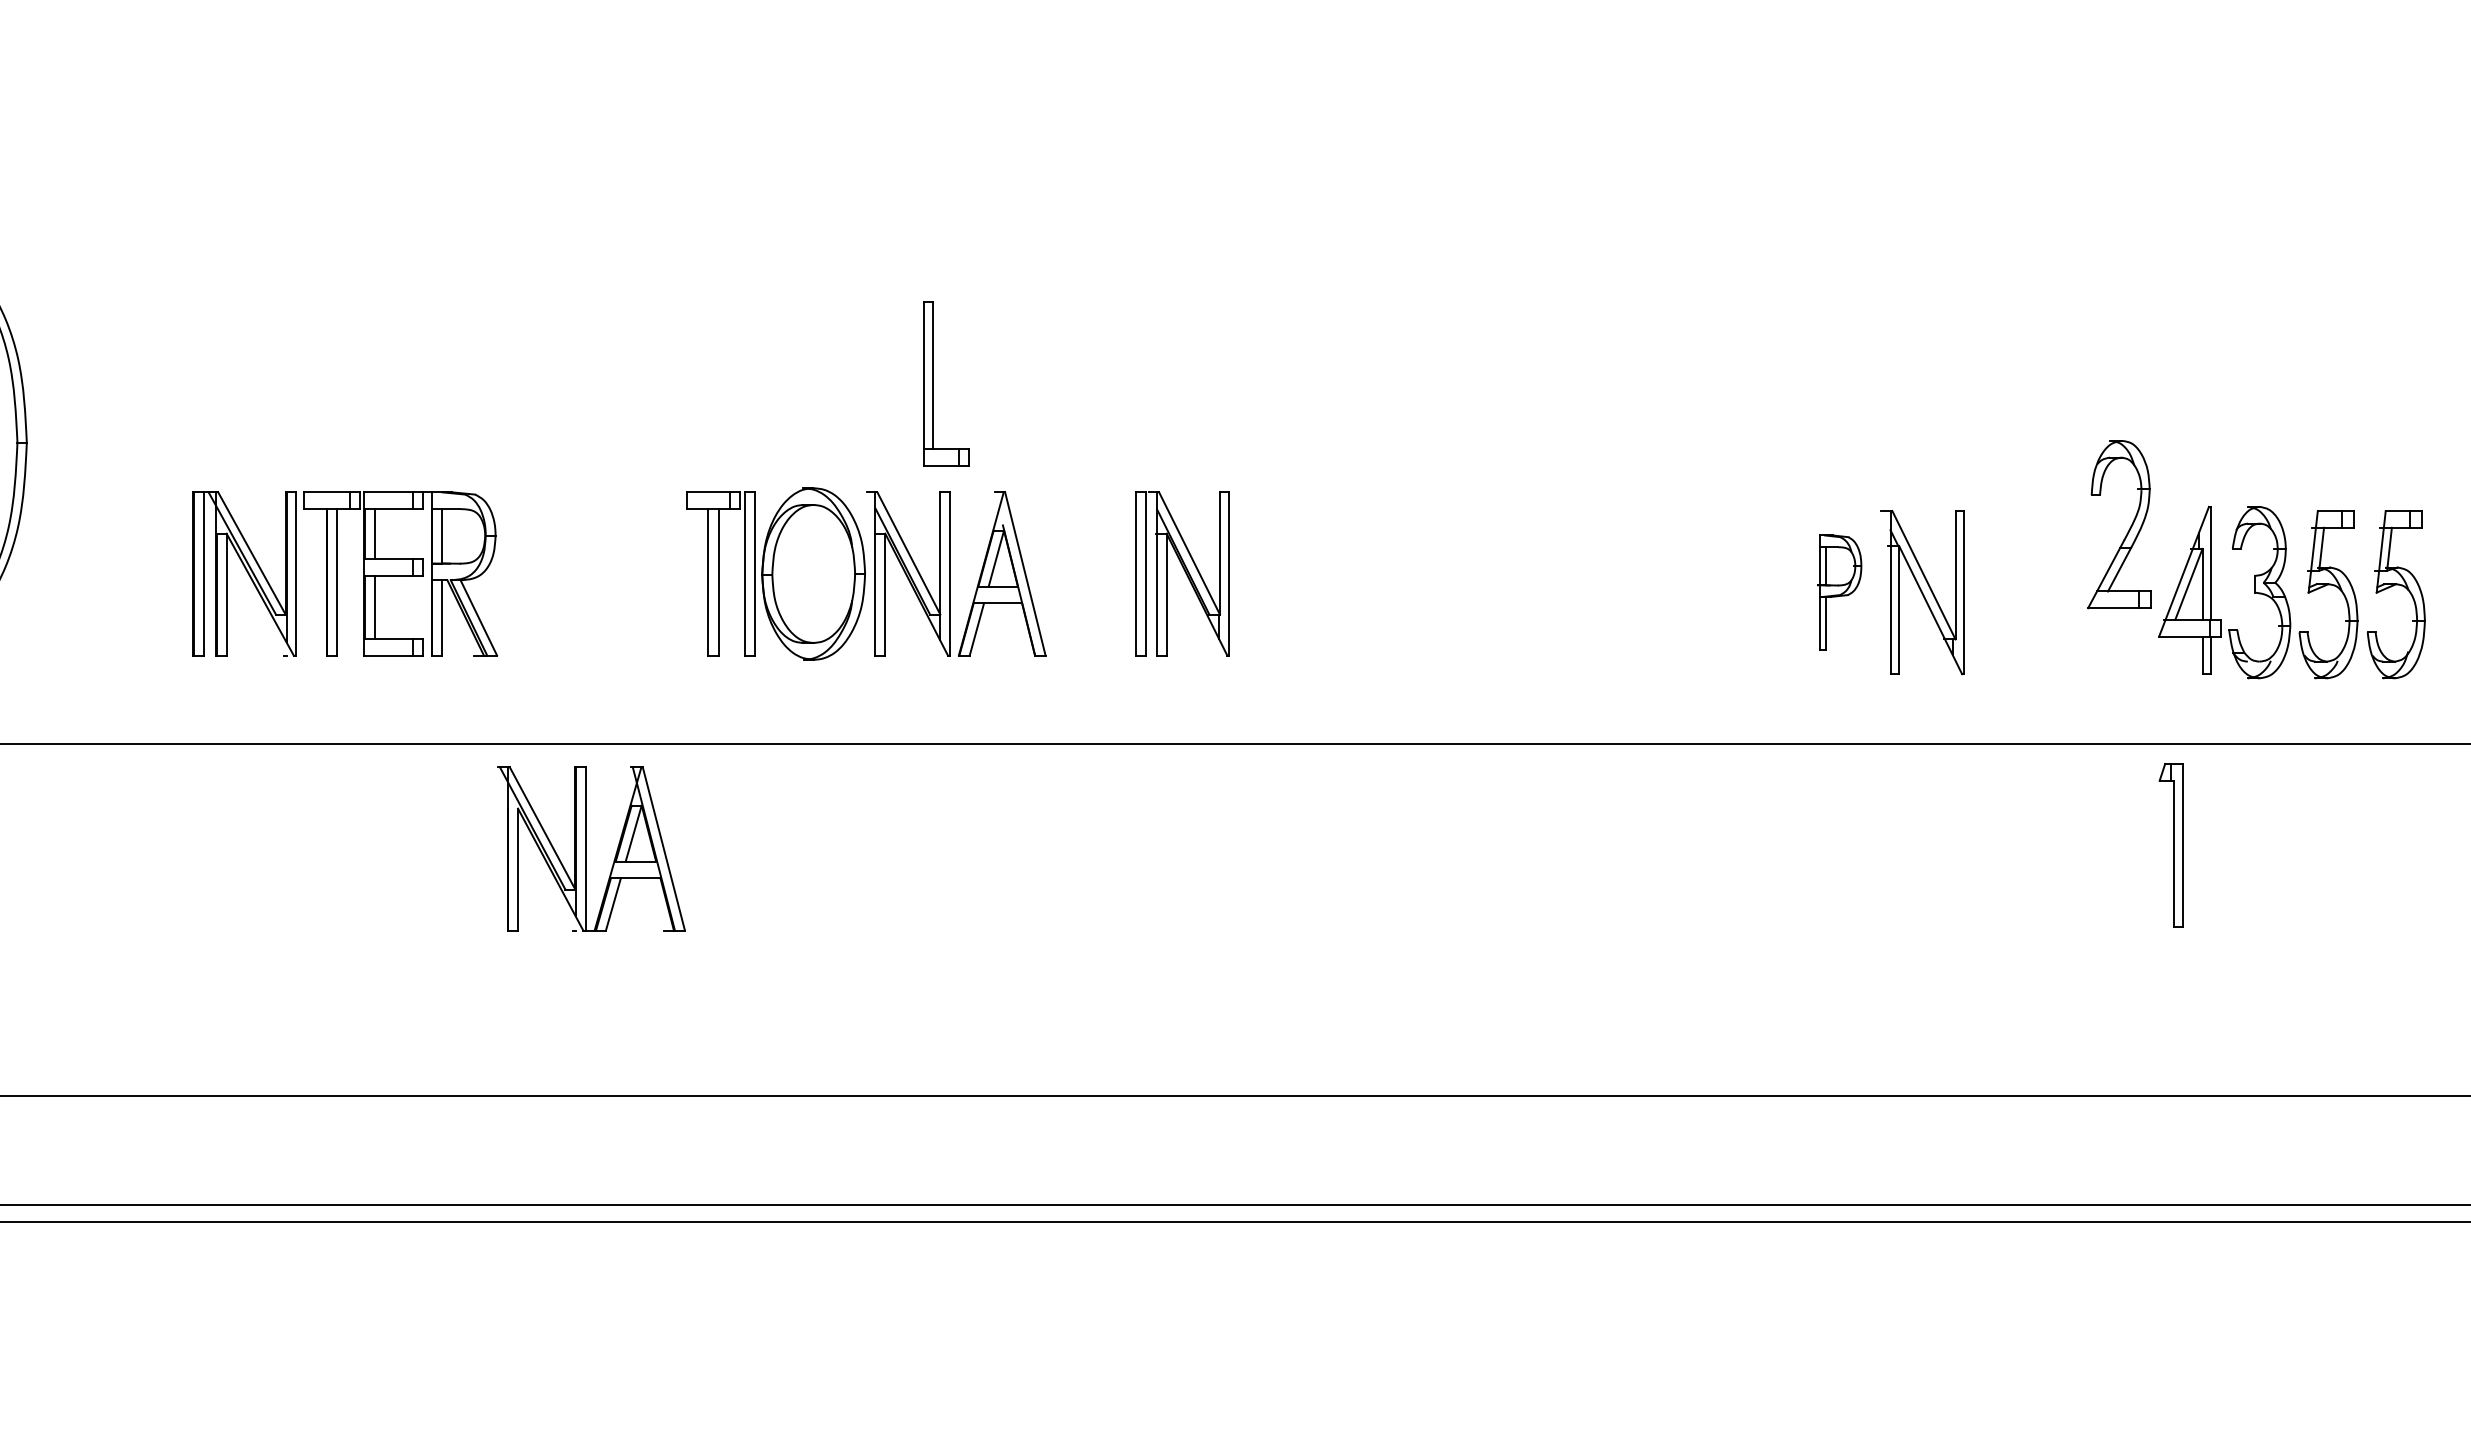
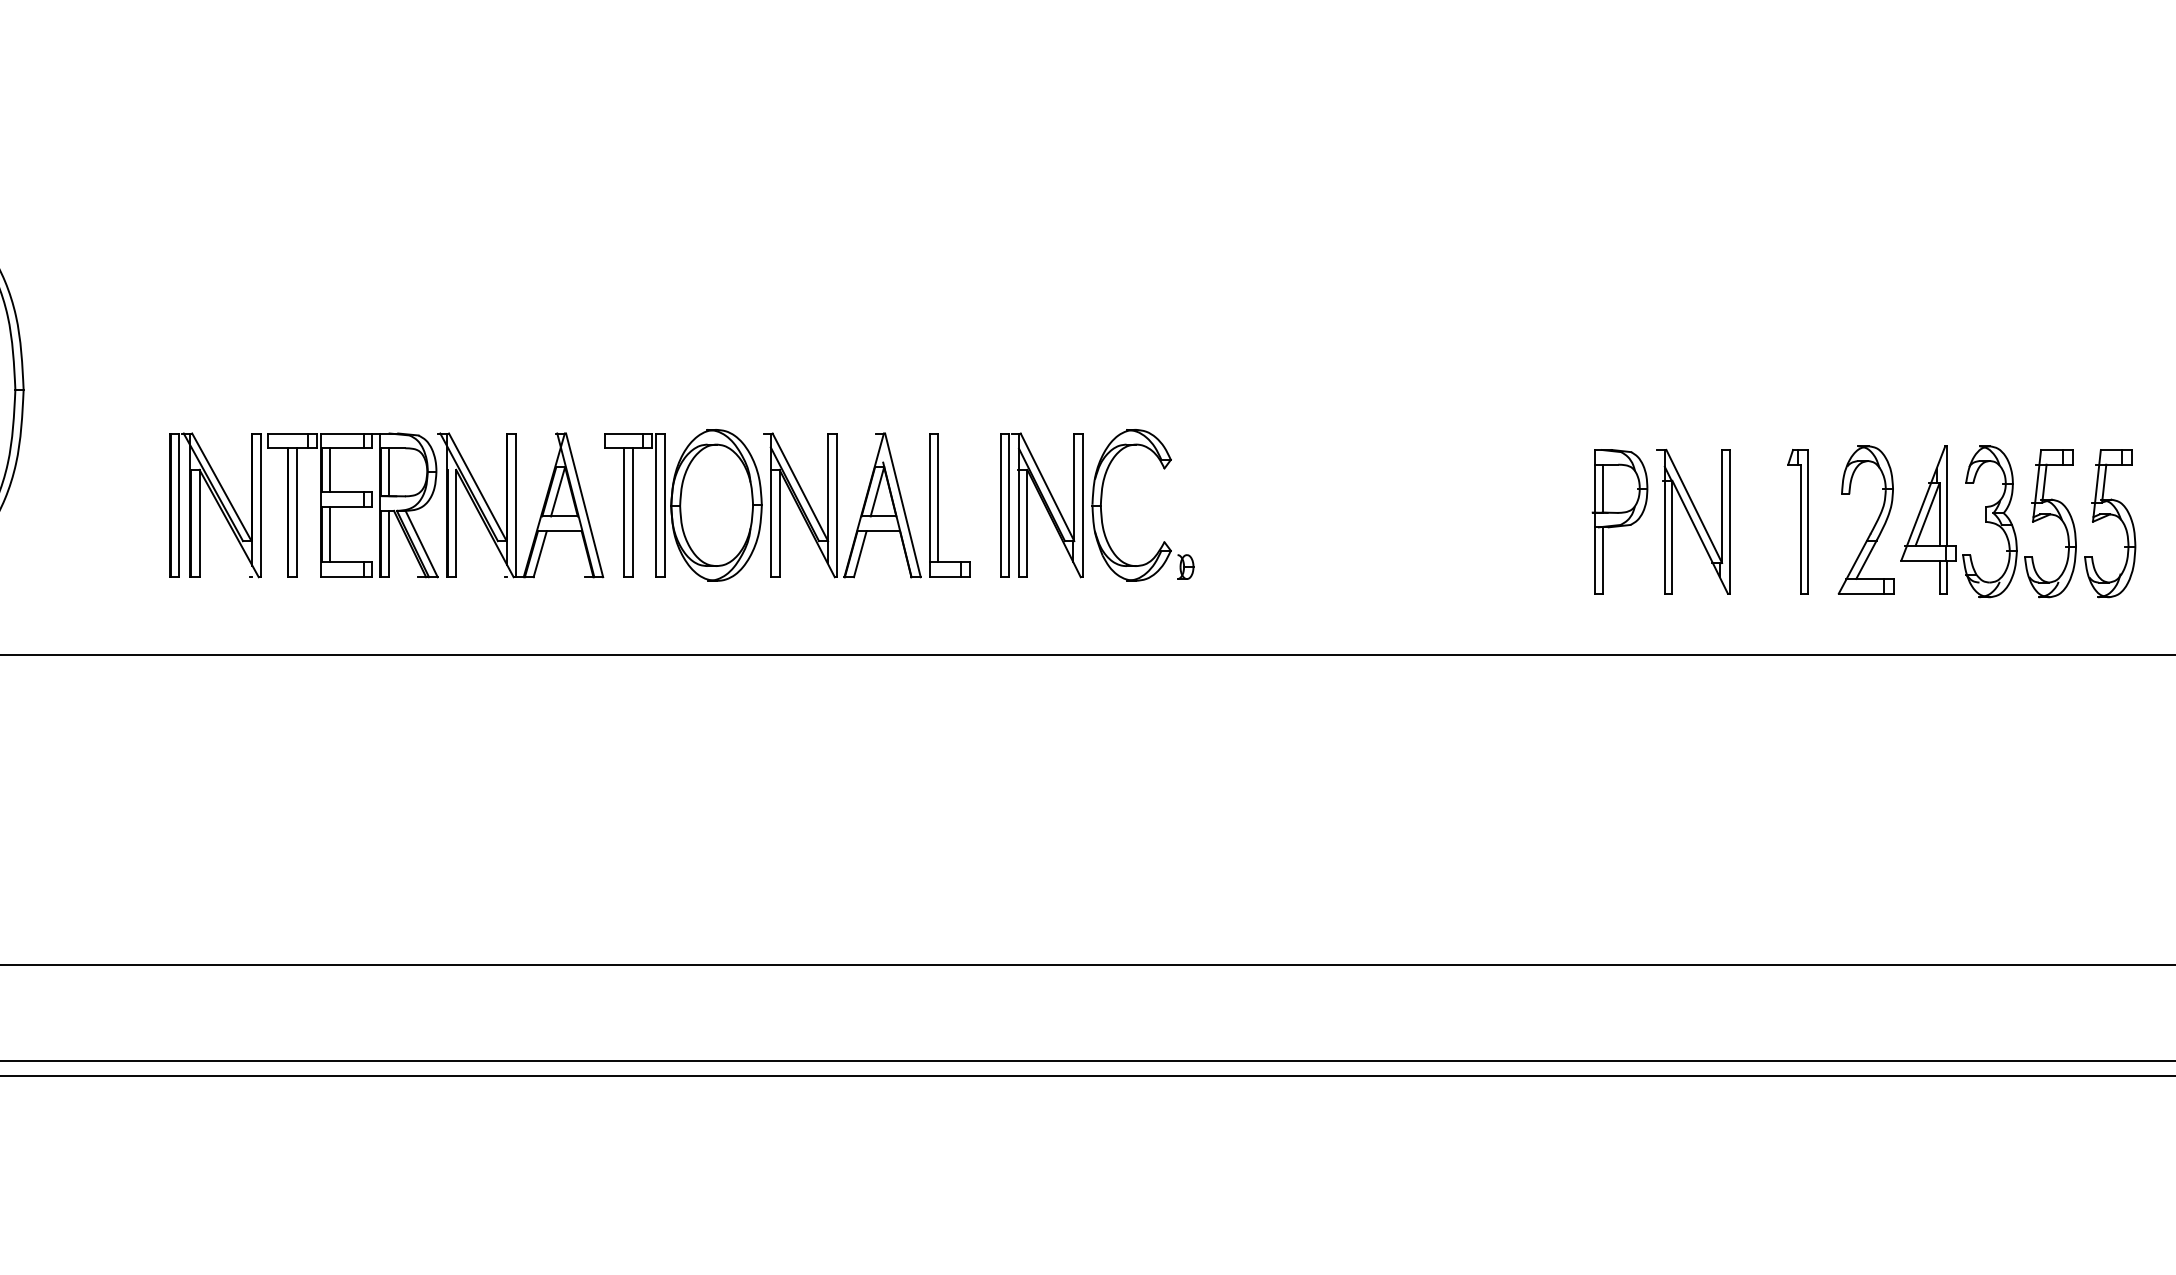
part: (933, 383) -> (938, 504), moved
part: (2128, 529) -> (1874, 524), moved
part: (1251, 572) -> (1102, 504), added
part: (1839, 592) -> (1619, 521), size x1.43
part: (2170, 845) -> (1797, 521), moved
part: (591, 848) -> (520, 504), moved

